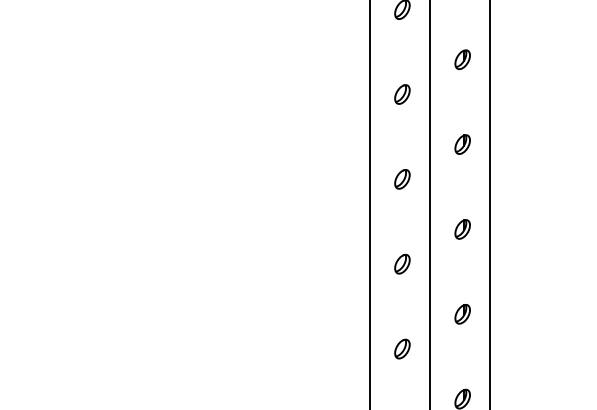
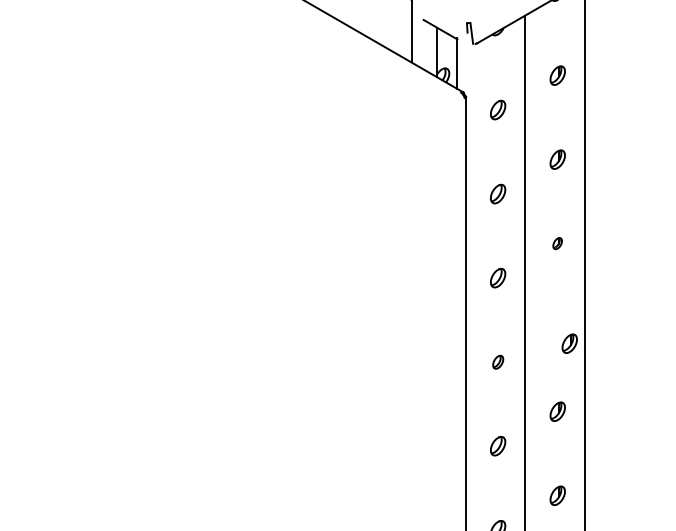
part: (462, 144) -> (557, 243), size x0.6
part: (462, 229) -> (569, 343), moved
part: (402, 264) -> (498, 362), size x0.7

